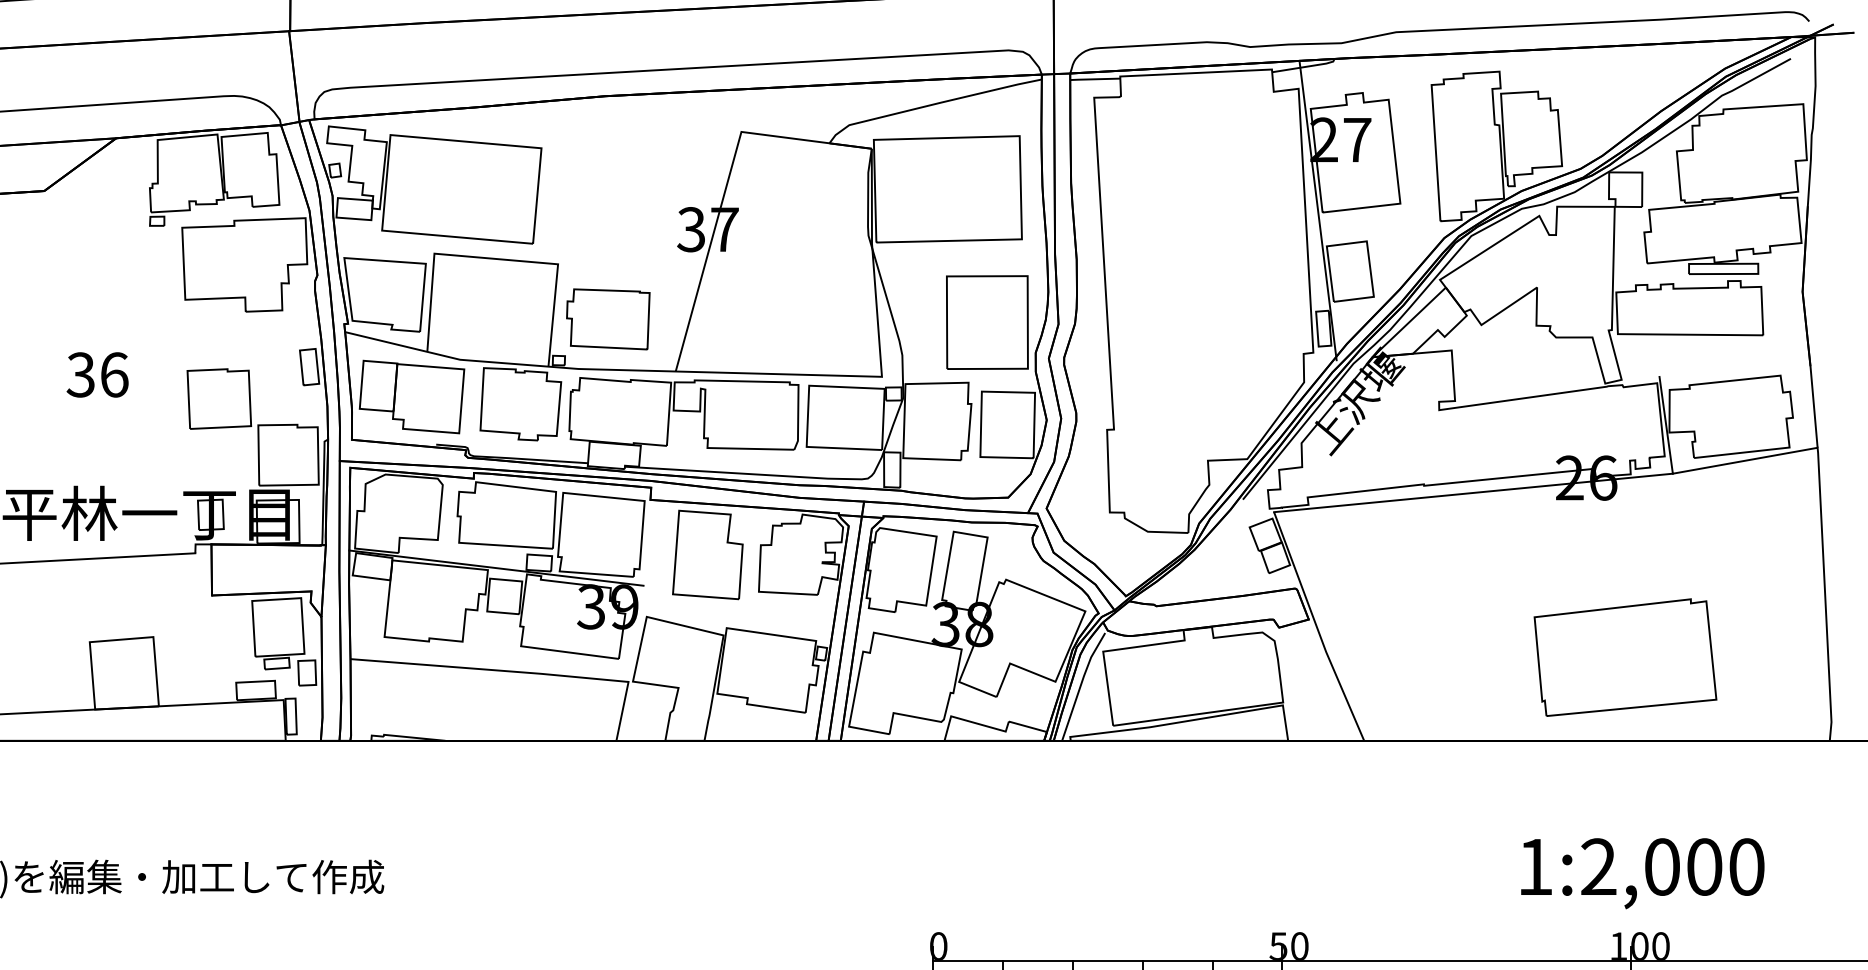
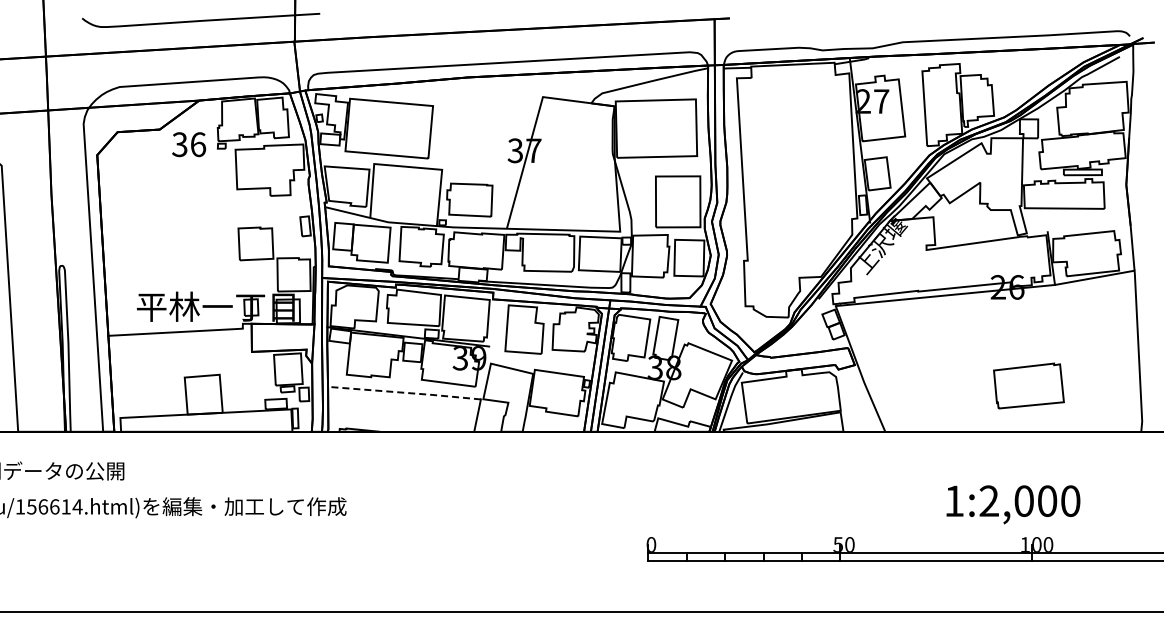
text: (96, 374) -> (188, 144), moved
part: (1624, 656) -> (1028, 385), size x0.7
line: (491, 669) -> (405, 392), solid -> dashed
text: (1642, 873) -> (1013, 504), moved

